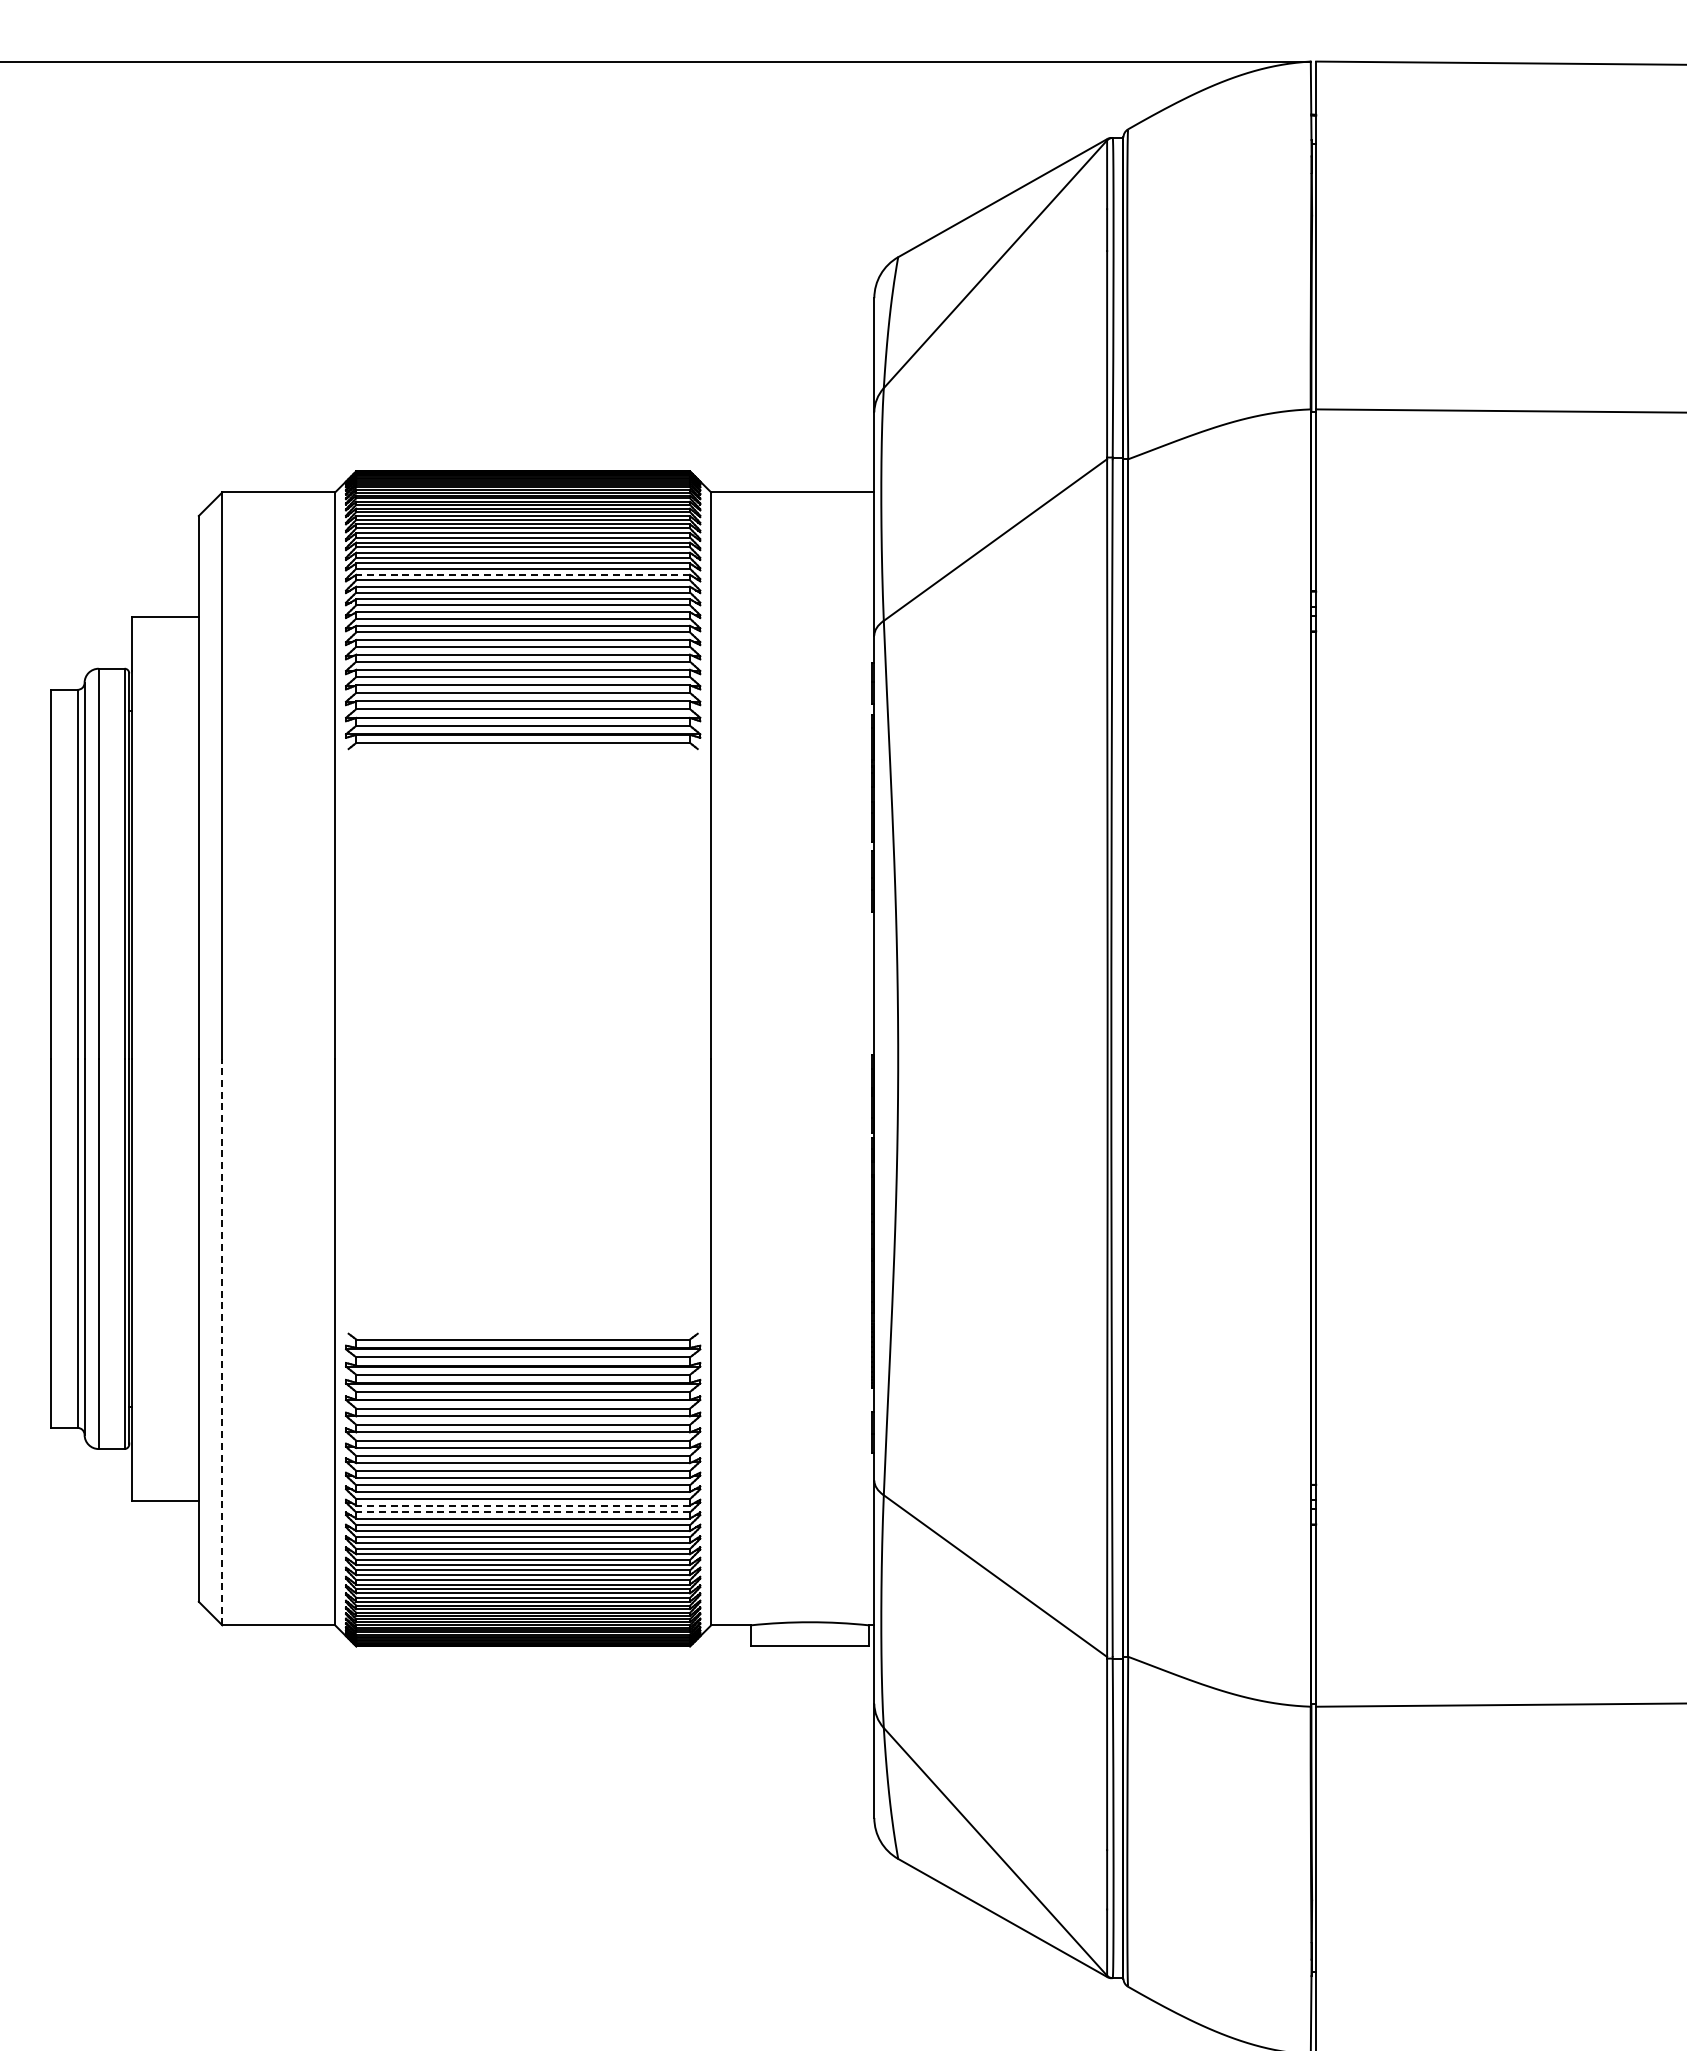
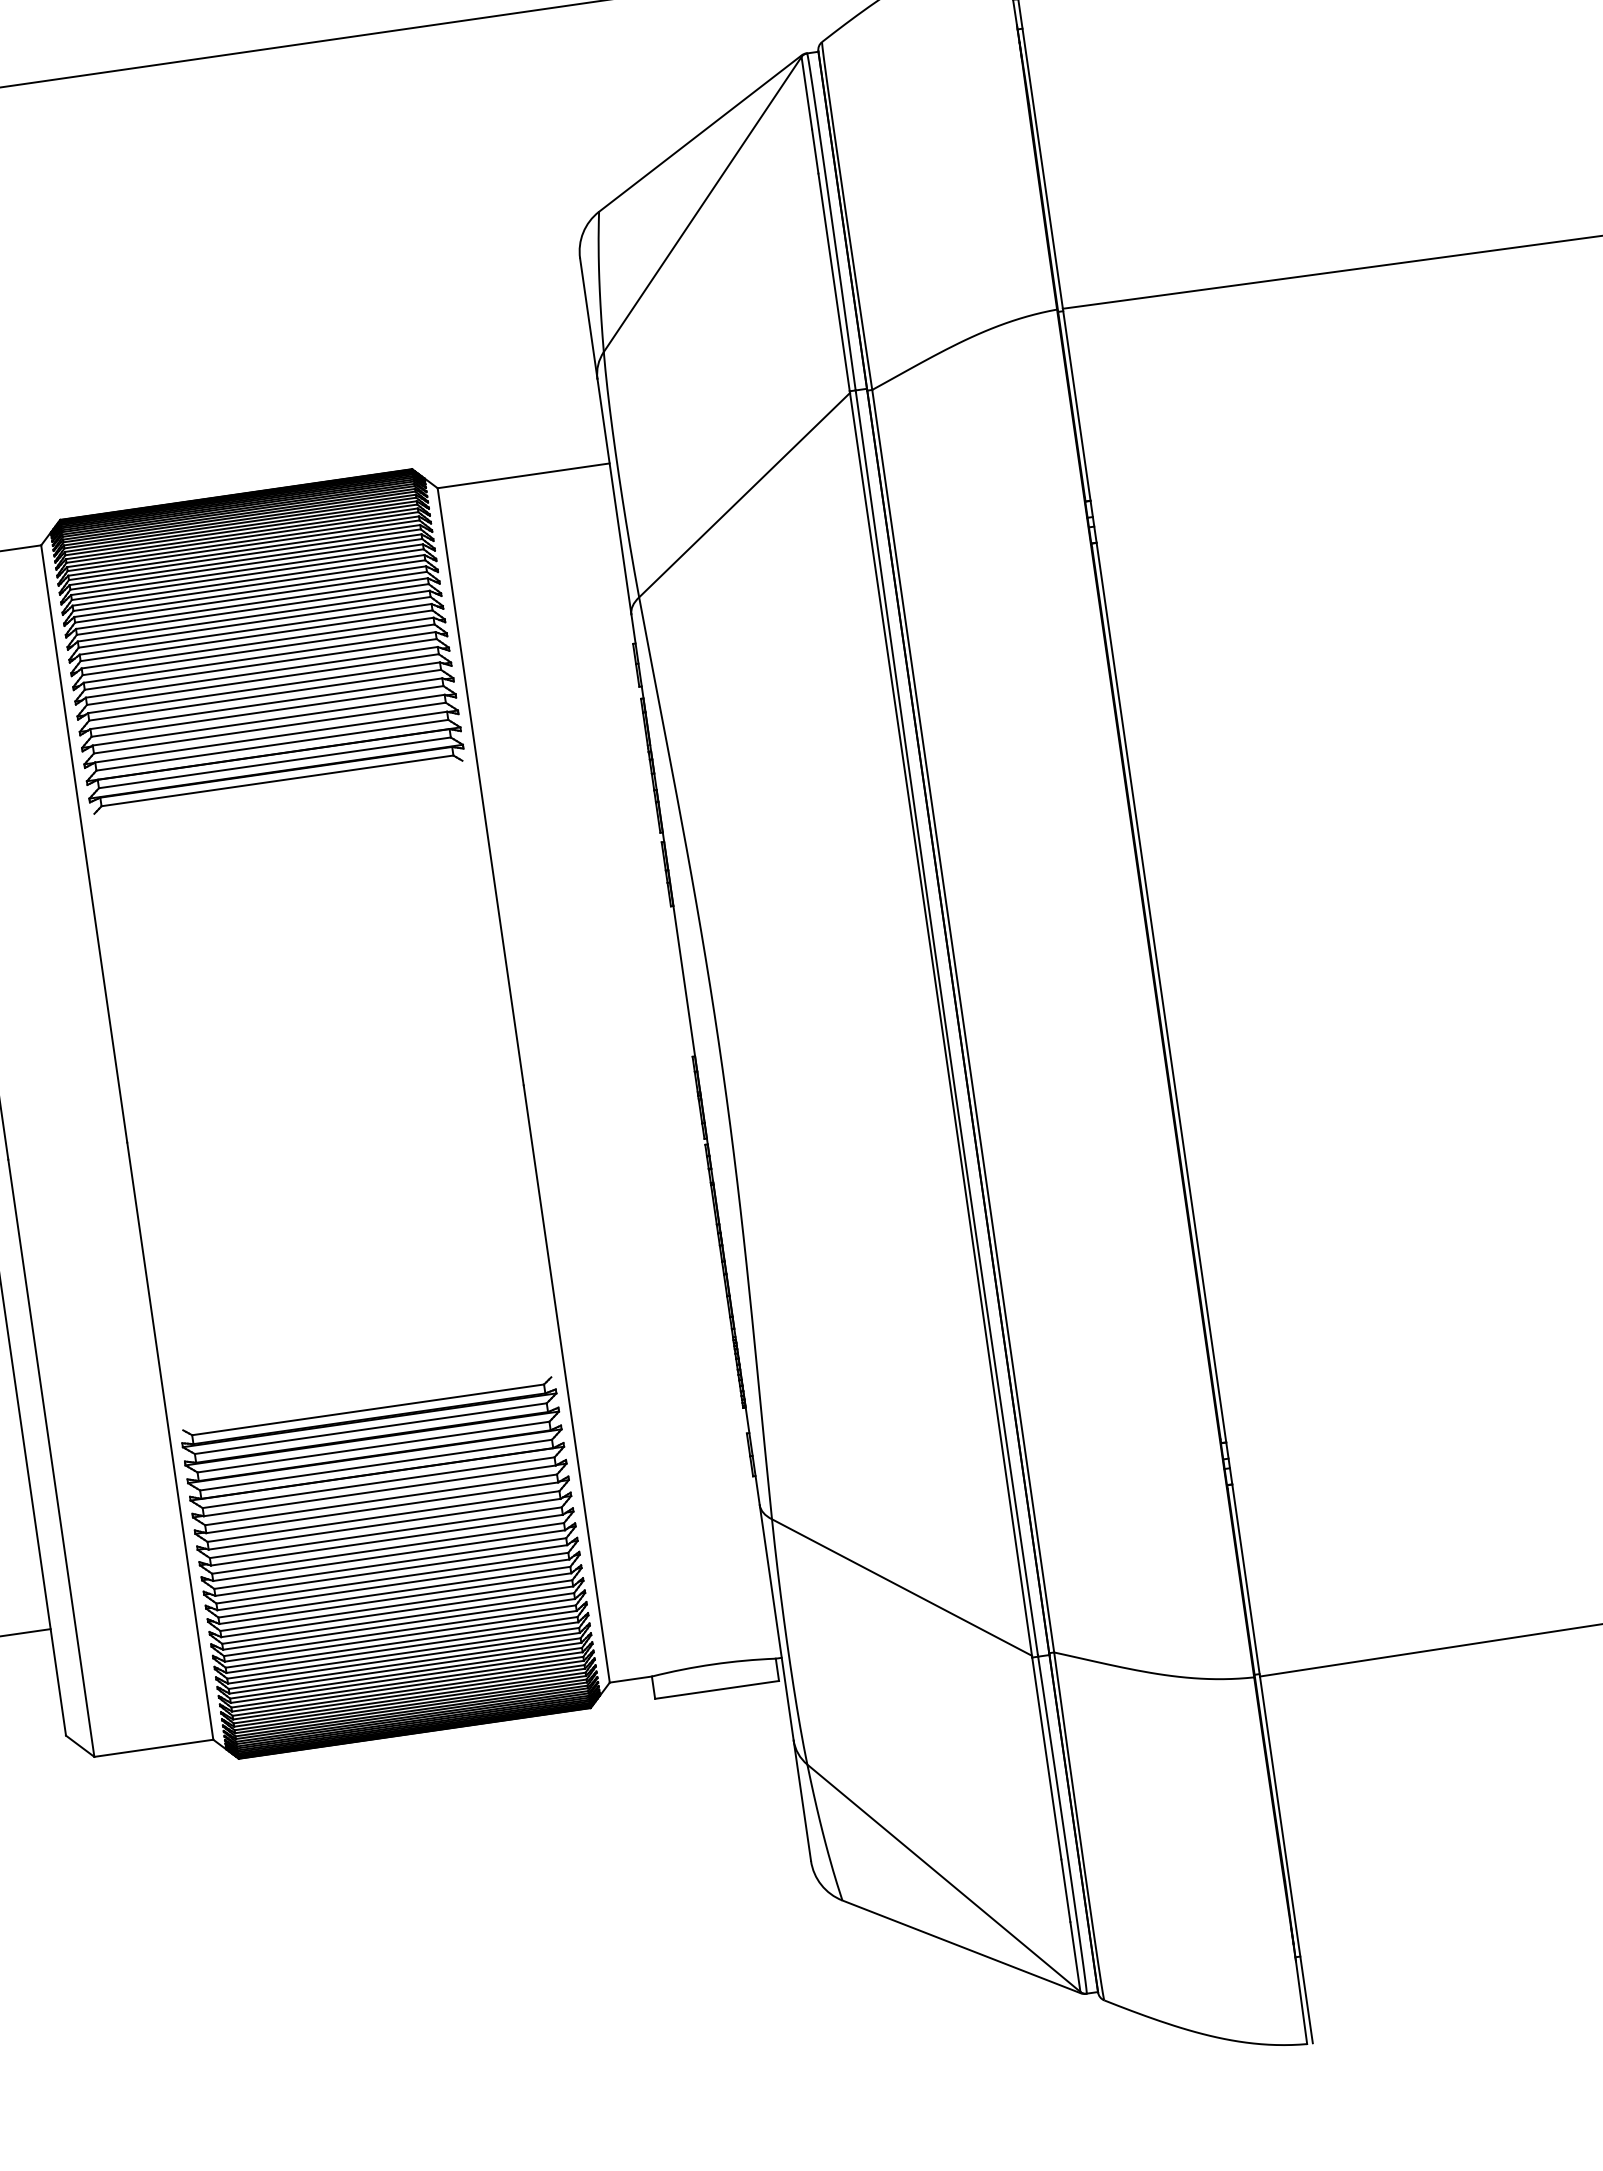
line: (523, 574) -> (252, 603), dashed -> solid
line: (222, 1341) -> (51, 1457), dashed -> solid
line: (523, 1505) -> (393, 1584), dashed -> solid
line: (523, 1512) -> (394, 1592), dashed -> solid

